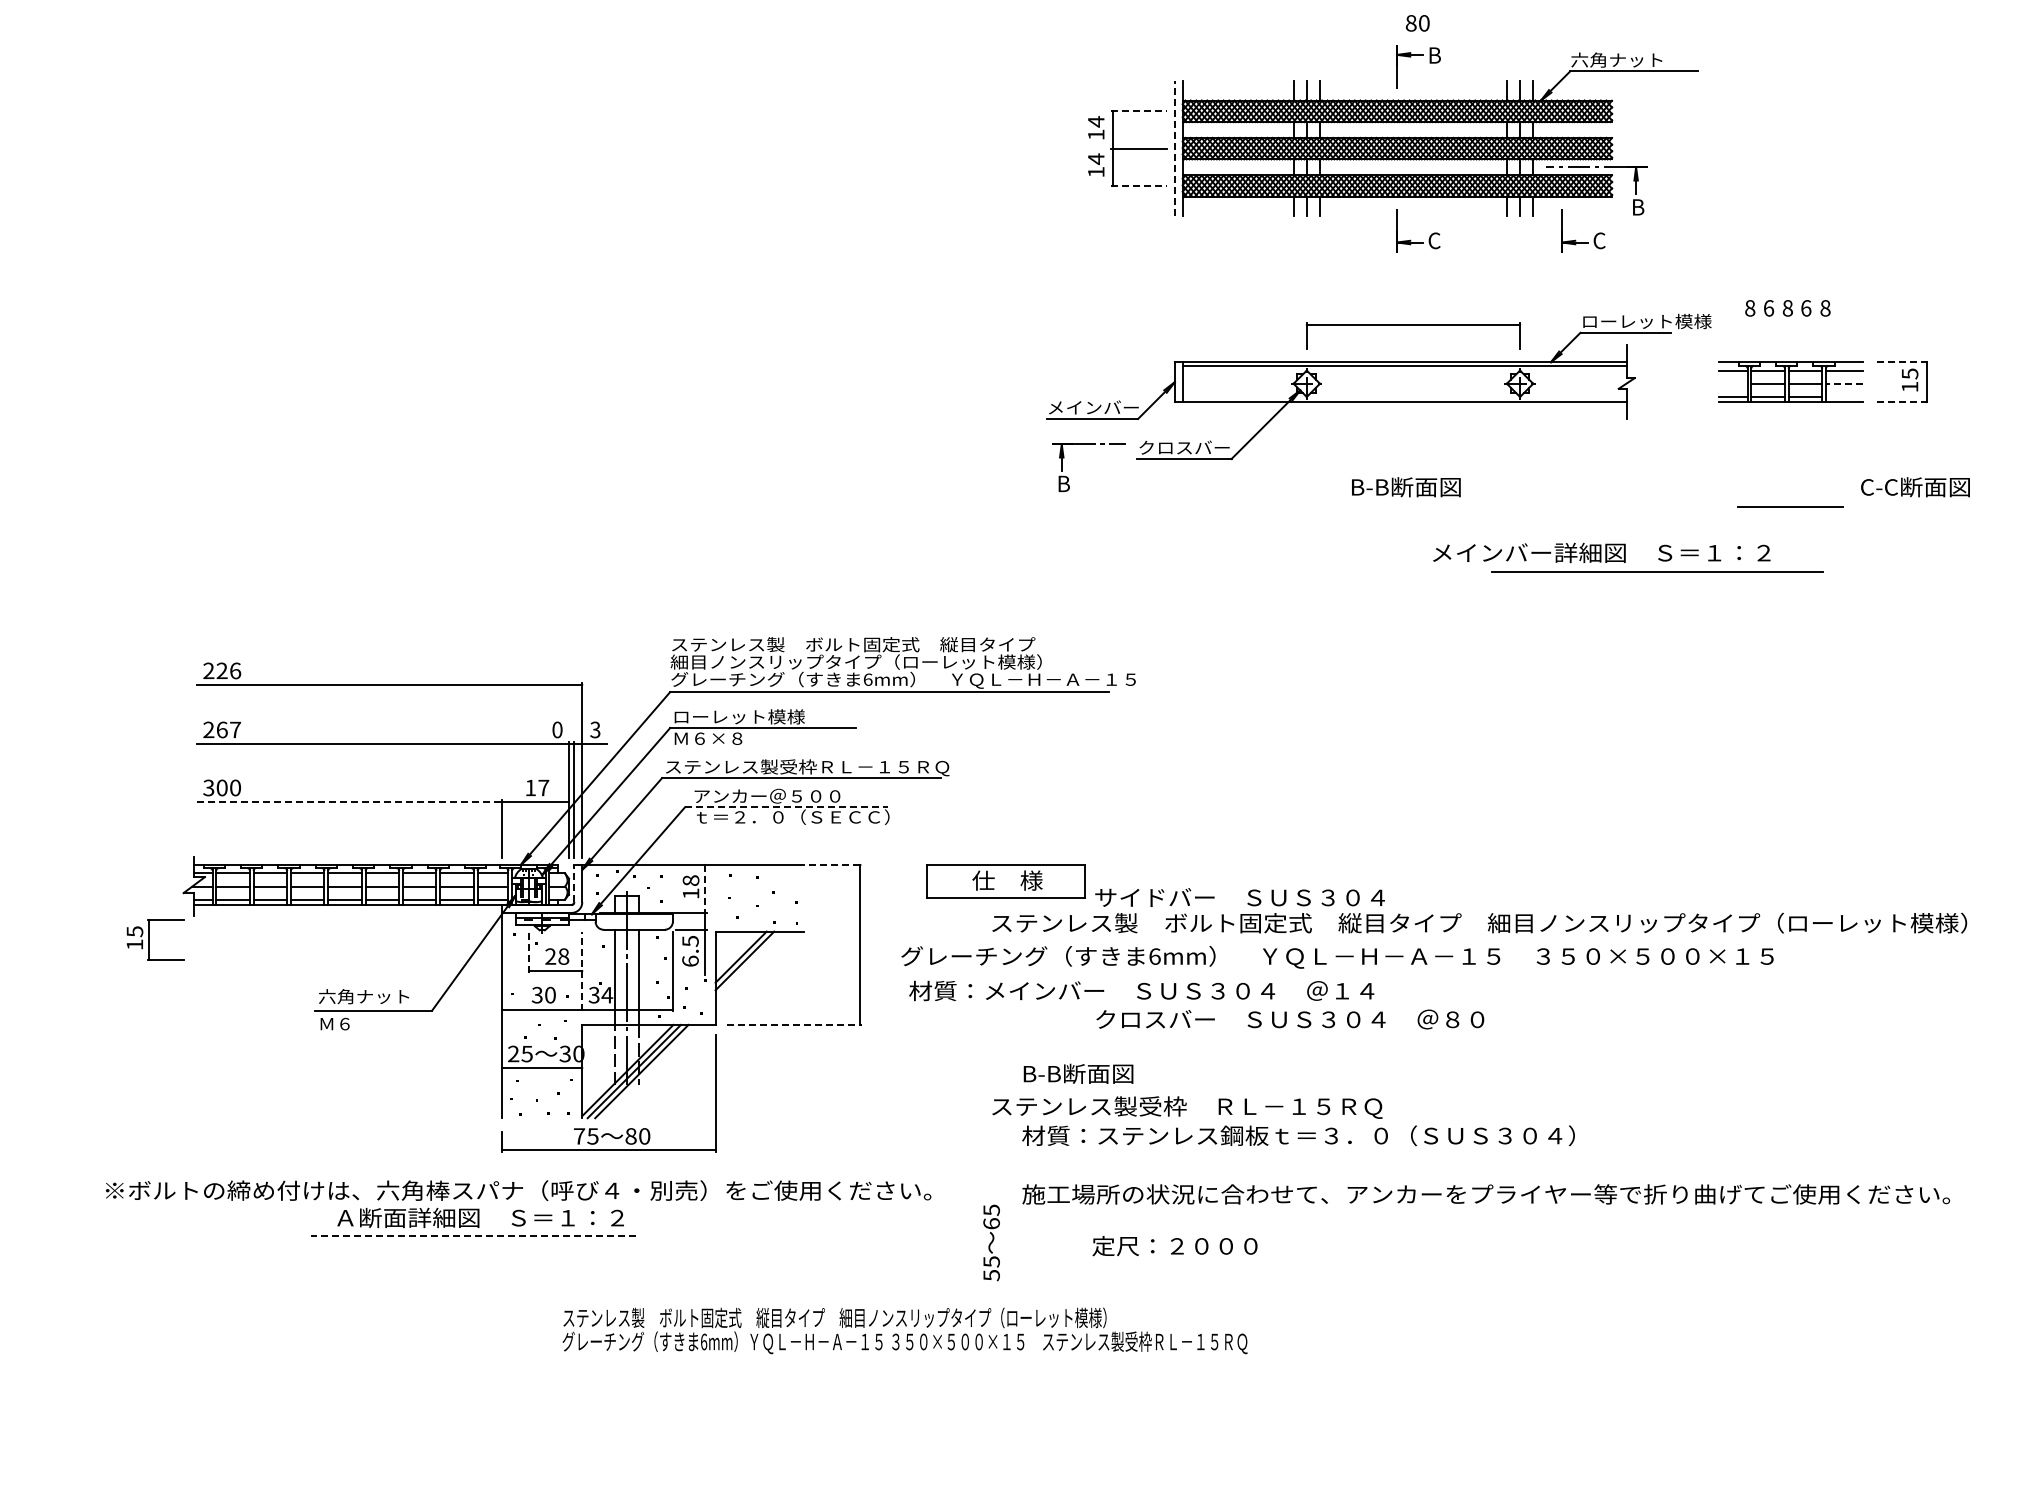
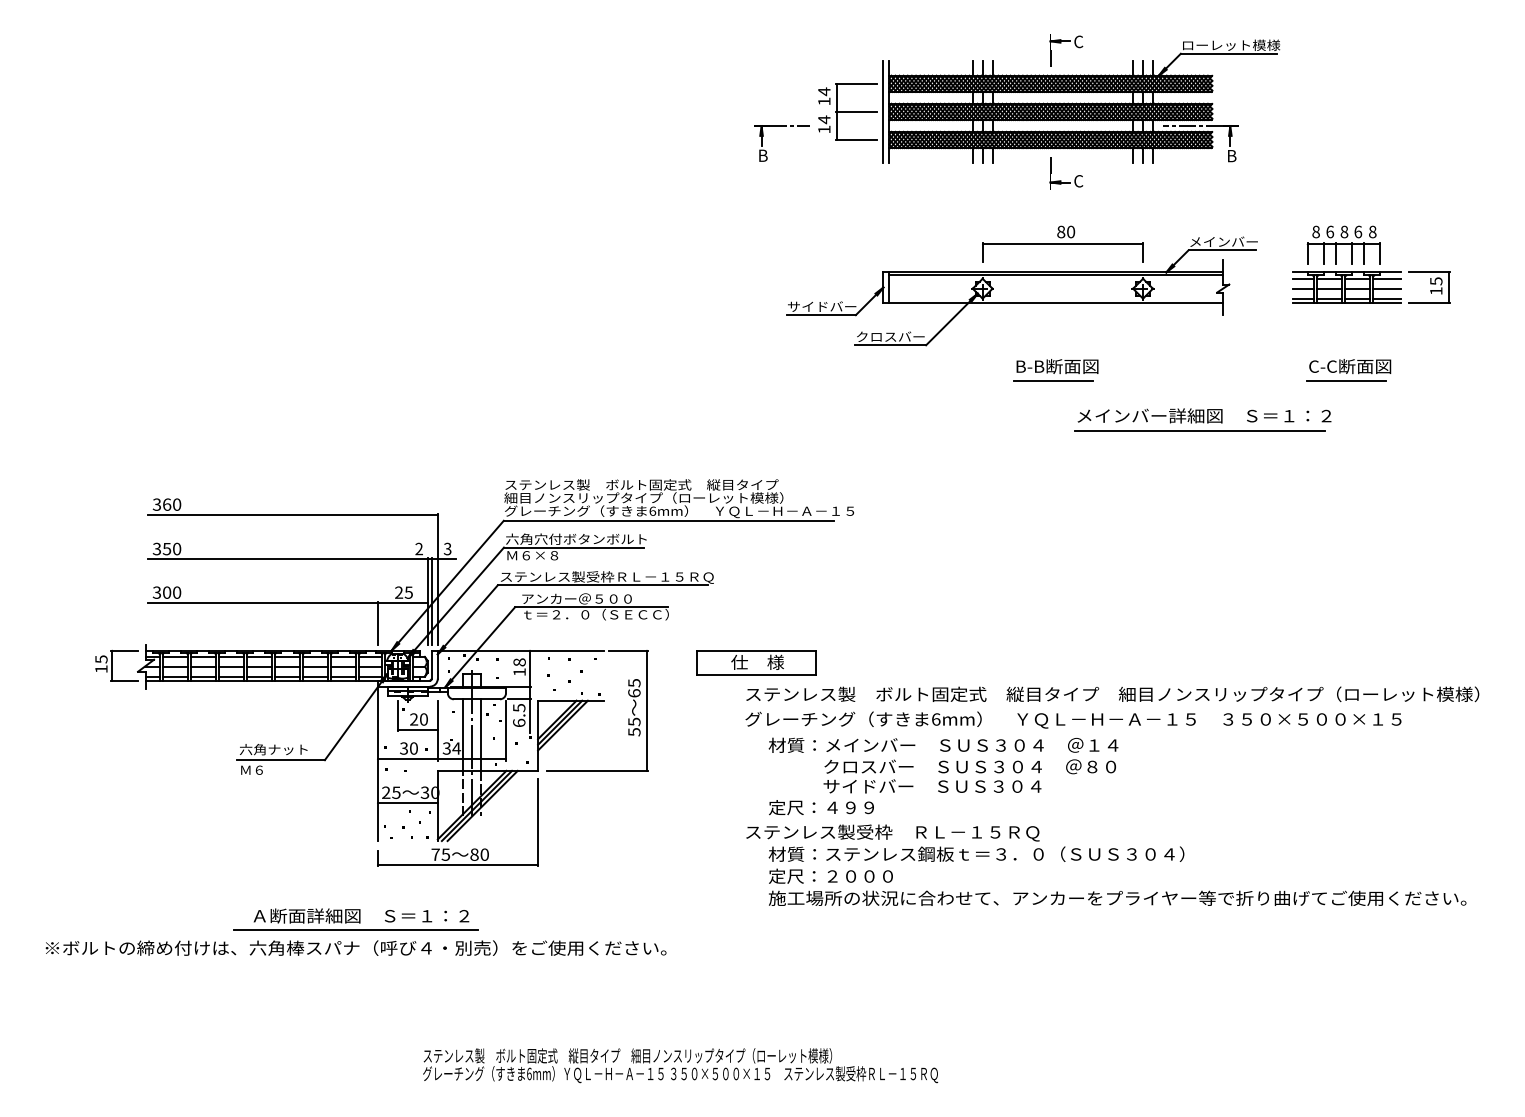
text: (1417, 23) -> (1065, 232), moved
text: (1434, 55) -> (1078, 41), B -> C
text: (1636, 59) -> (1230, 44), 六角ナット -> ローレット模様
line: (1139, 111) -> (856, 83), dashed -> solid
line: (1174, 148) -> (883, 111), dashed -> solid
line: (1139, 186) -> (856, 140), dashed -> solid
part: (1583, 242) -> (1190, 182), removed
text: (1647, 321) -> (1238, 241), ローレット模様 -> メインバー
part: (1776, 336) -> (1335, 253), added
line: (1900, 362) -> (1429, 272), dashed -> solid
line: (1733, 383) -> (1303, 288), added
line: (1843, 383) -> (1386, 288), dashed -> solid
line: (1843, 396) -> (1386, 298), added
line: (1900, 402) -> (1429, 302), dashed -> solid
text: (1074, 407) -> (807, 306), メインバー -> サイドバー
part: (1068, 477) -> (766, 150), moved
text: (1915, 487) -> (1350, 366), moved
line: (1400, 506) -> (1053, 381), added
line: (1657, 571) -> (1199, 429), moved
text: (222, 670) -> (167, 504), 226 -> 360
text: (766, 716) -> (576, 538), ローレット模様 -> 六角穴付ボタンボルト
text: (222, 729) -> (167, 548), 267 -> 350
text: (557, 729) -> (419, 548), 0 -> 2
text: (537, 787) -> (404, 592), 17 -> 25
line: (349, 801) -> (262, 602), dashed -> solid
line: (786, 807) -> (591, 607), dashed -> solid
line: (836, 864) -> (629, 650), dashed -> solid
line: (574, 883) -> (431, 664), dashed -> solid
line: (704, 888) -> (529, 668), dashed -> solid
text: (1239, 897) -> (932, 786), moved
part: (155, 939) -> (116, 665), moved
line: (528, 951) -> (397, 715), dashed -> solid
text: (563, 956) -> (423, 719), 28 -> 20
text: (1337, 957) -> (1073, 720), moved
line: (748, 964) -> (562, 725), added
line: (582, 971) -> (438, 730), dashed -> solid
text: (1141, 990) -> (943, 744), moved
line: (795, 1024) -> (598, 770), dashed -> solid
text: (1092, 1073) -> (821, 807), B-B断面図 -> 定尺：４９９
text: (518, 1190) -> (356, 948), moved
line: (473, 1236) -> (356, 929), dashed -> solid
text: (991, 1242) -> (634, 707), moved
text: (1174, 1246) -> (830, 876), moved
text: (904, 1330) -> (680, 1065), moved

